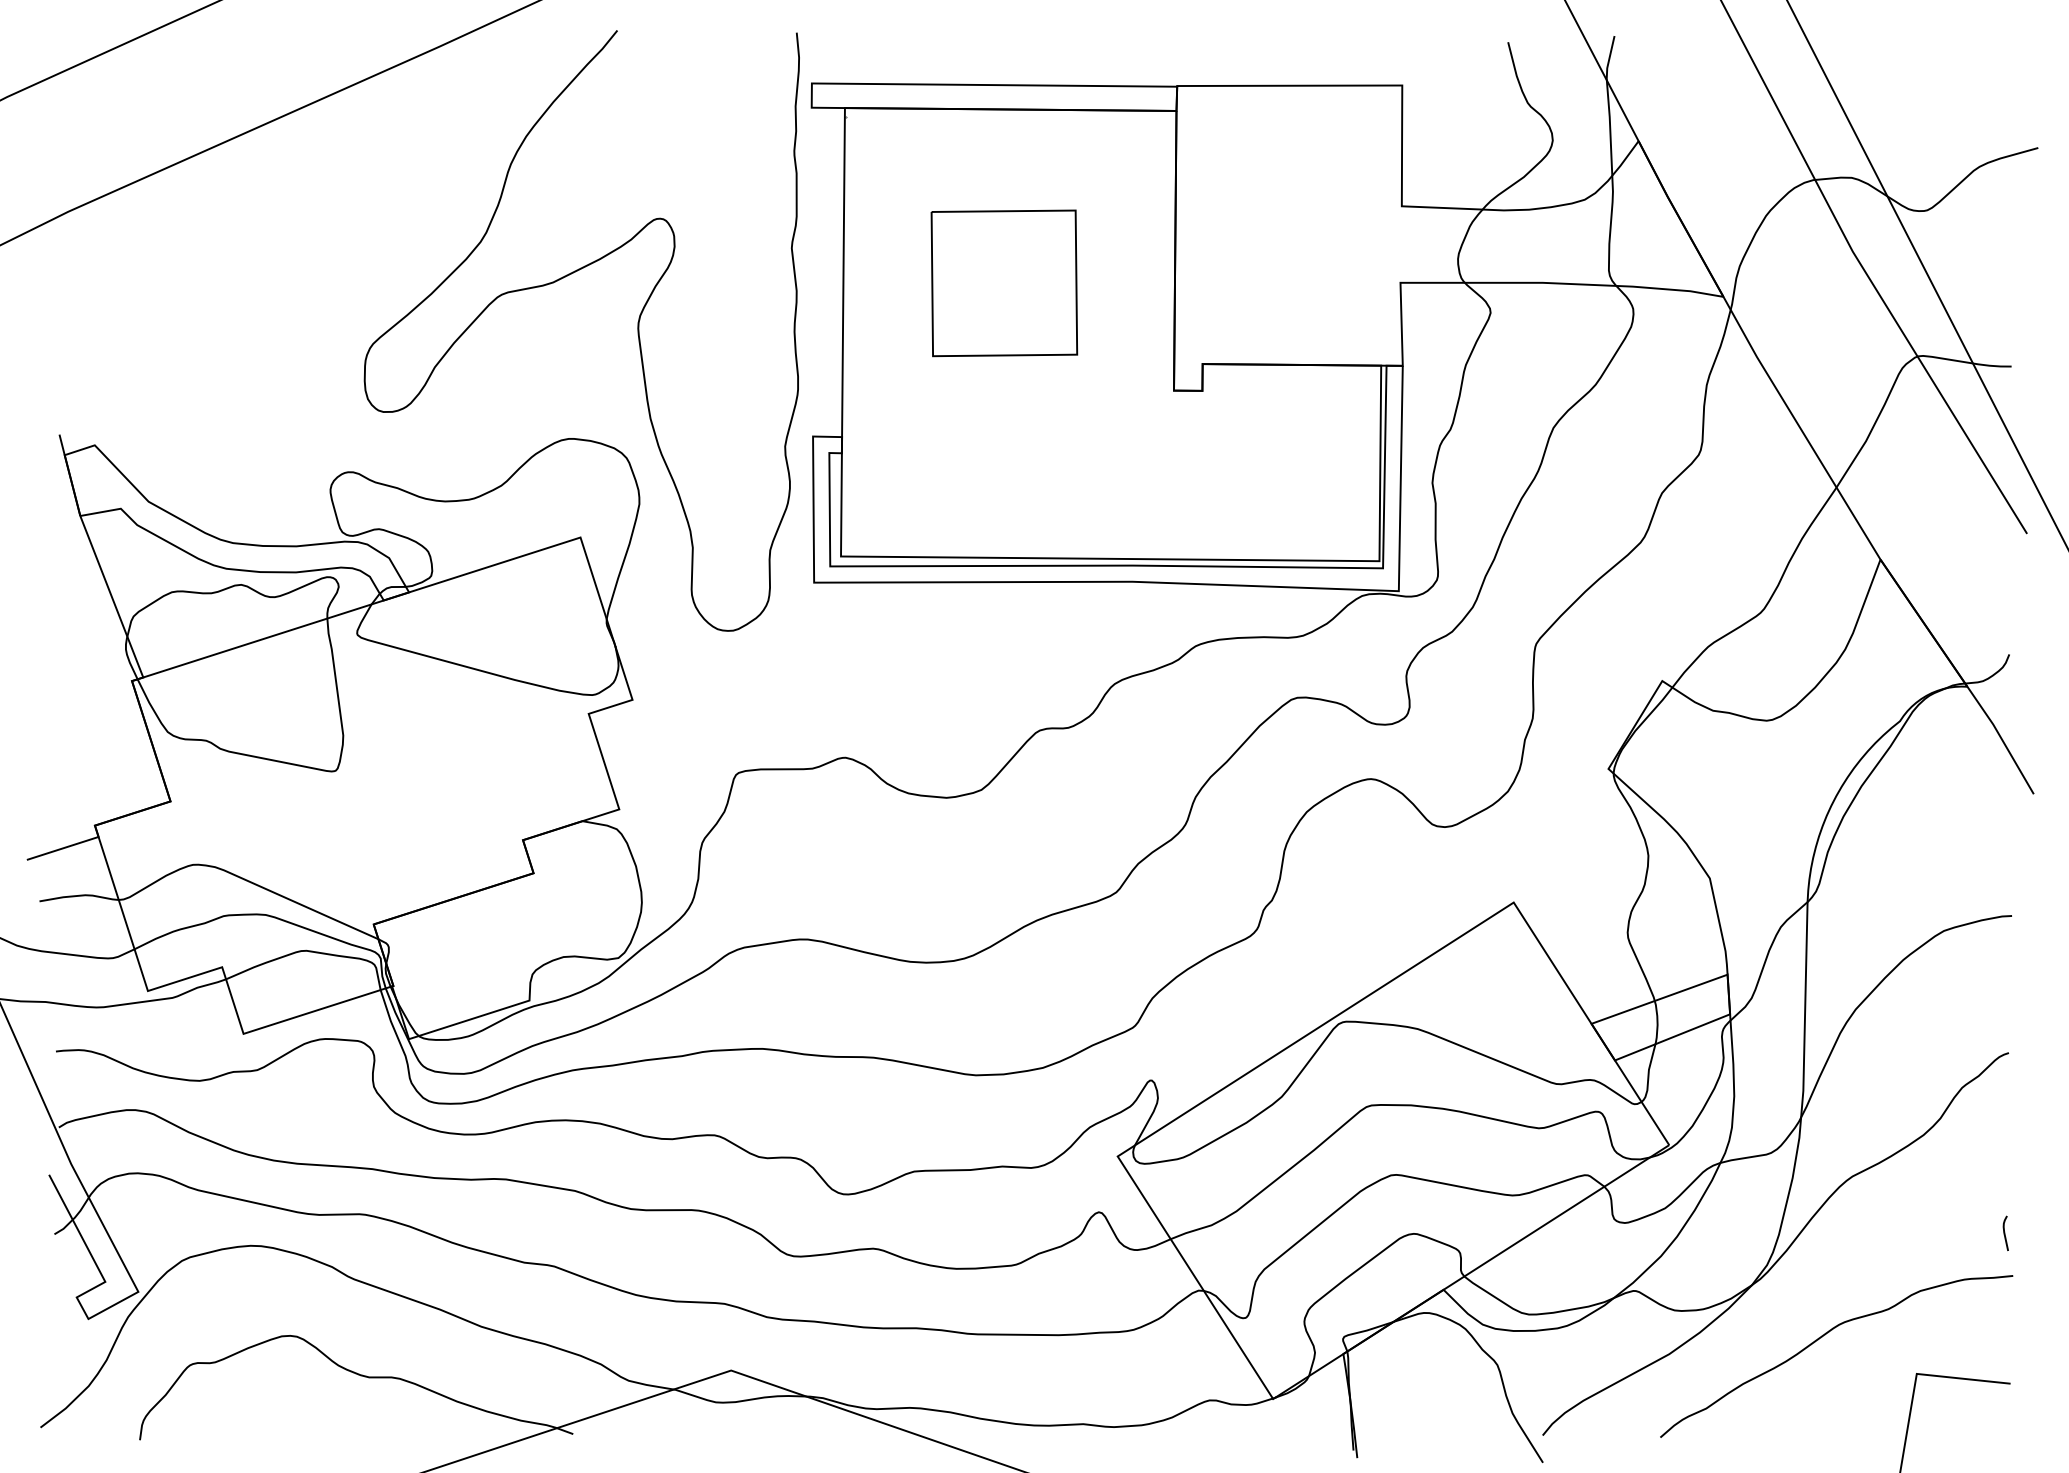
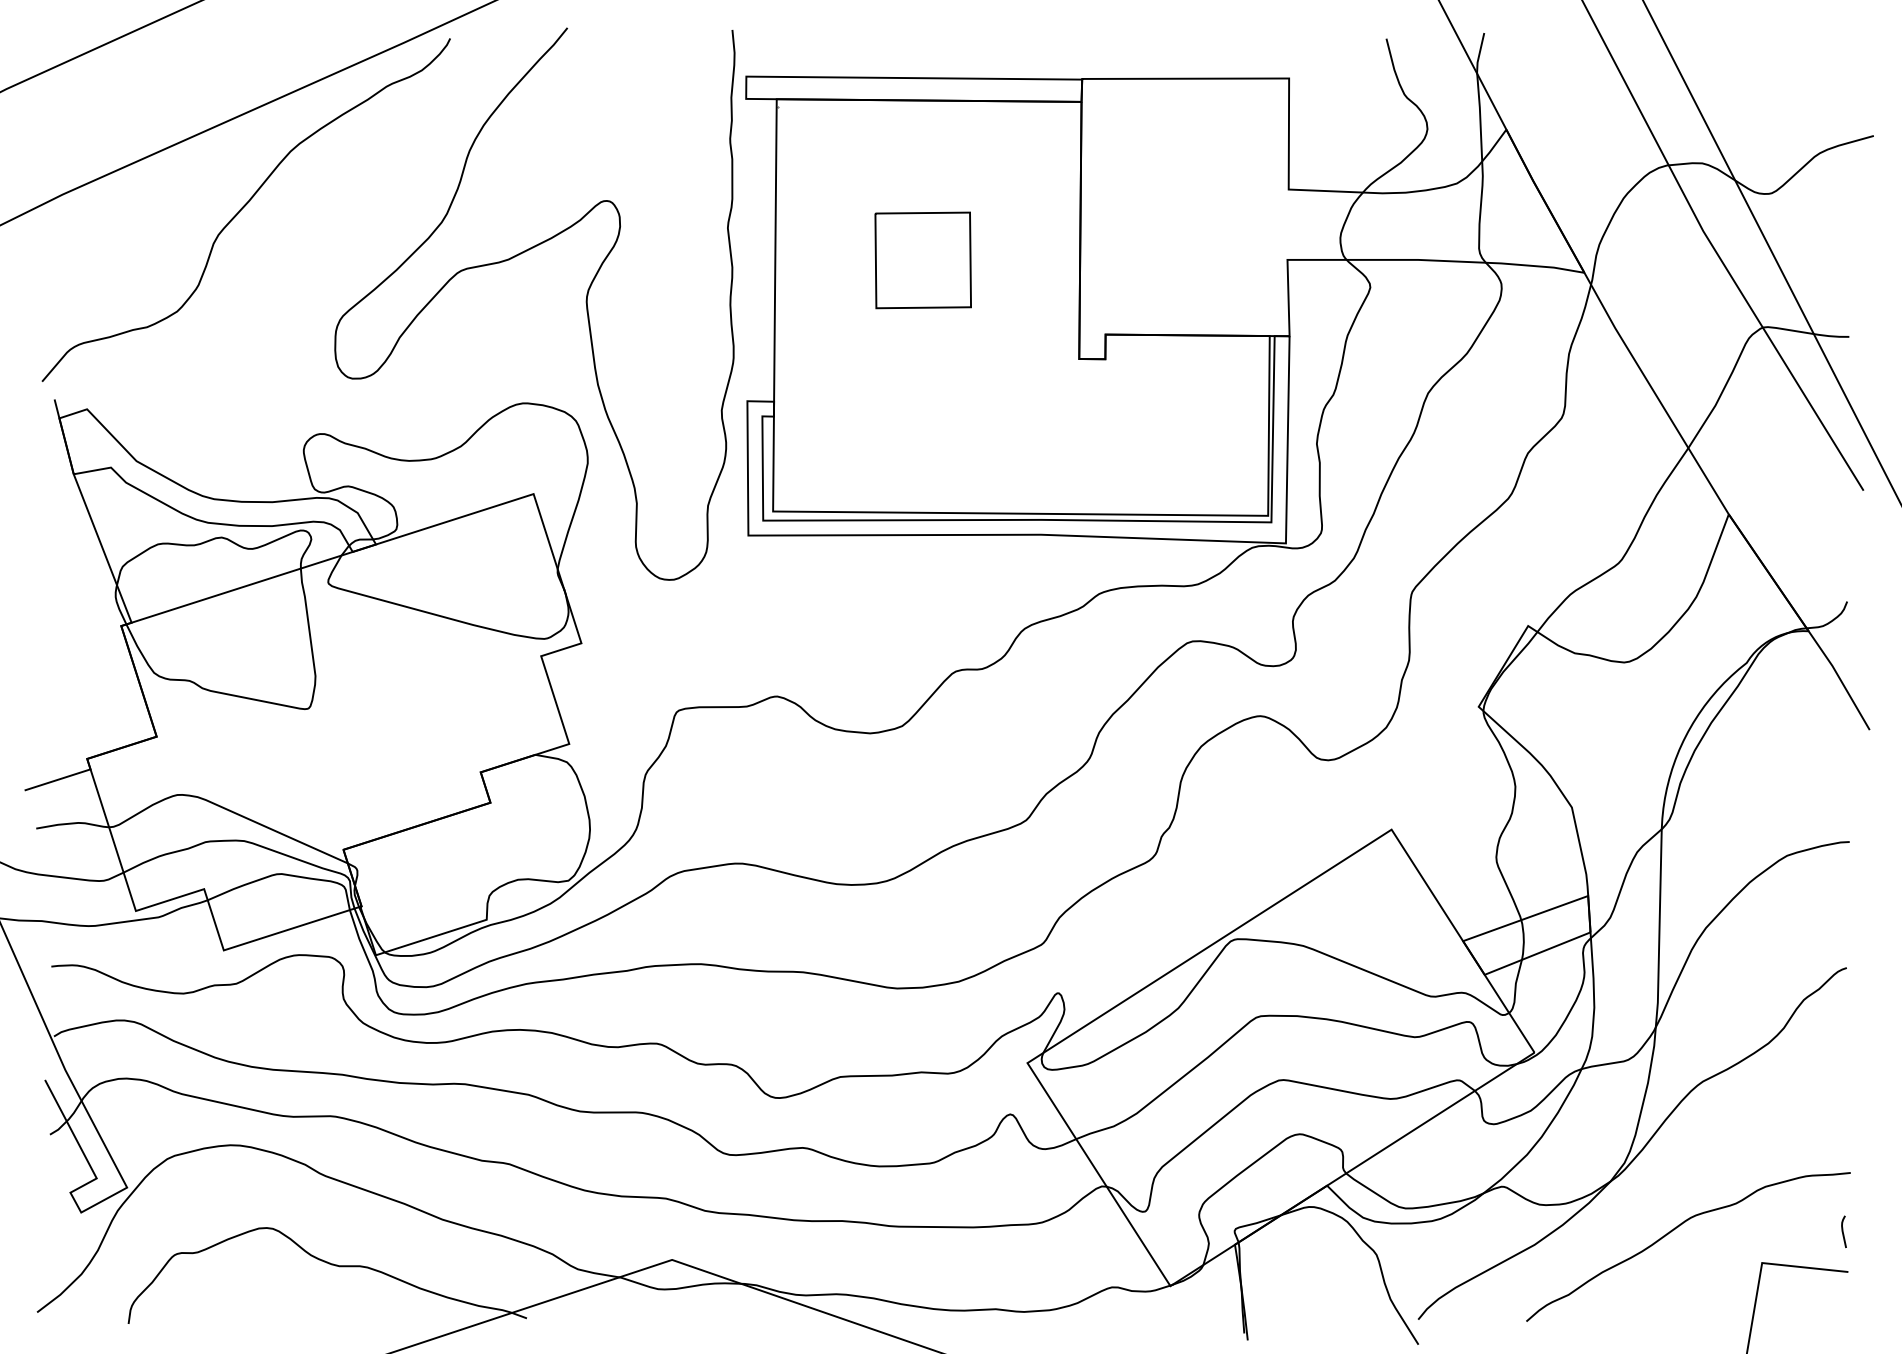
curve: (266, 225) -> (244, 207), added
part: (1003, 283) -> (922, 260), size x0.71
curve: (2005, 1233) -> (1843, 1231), moved

